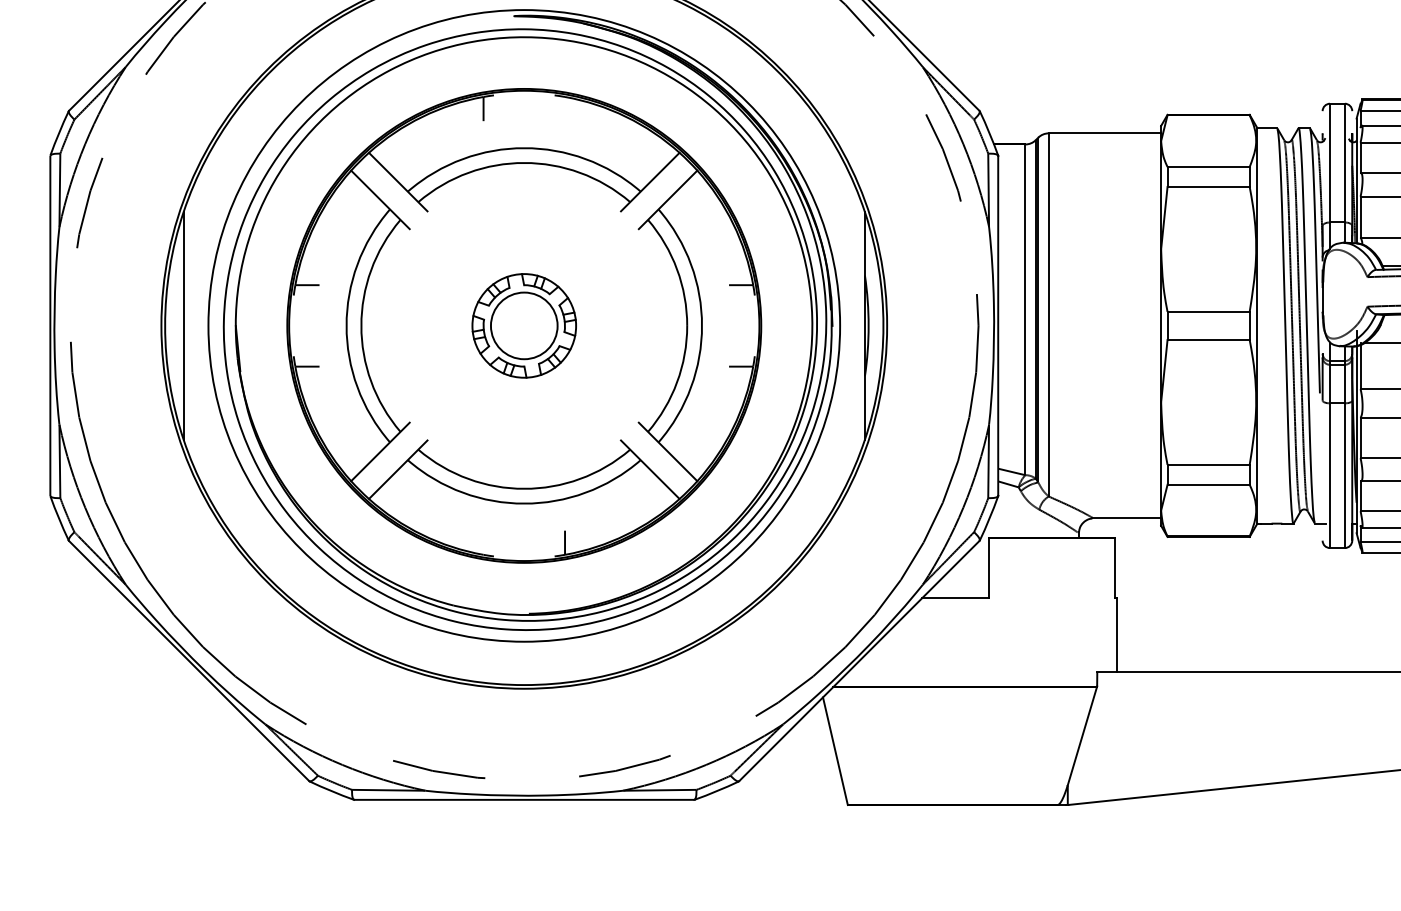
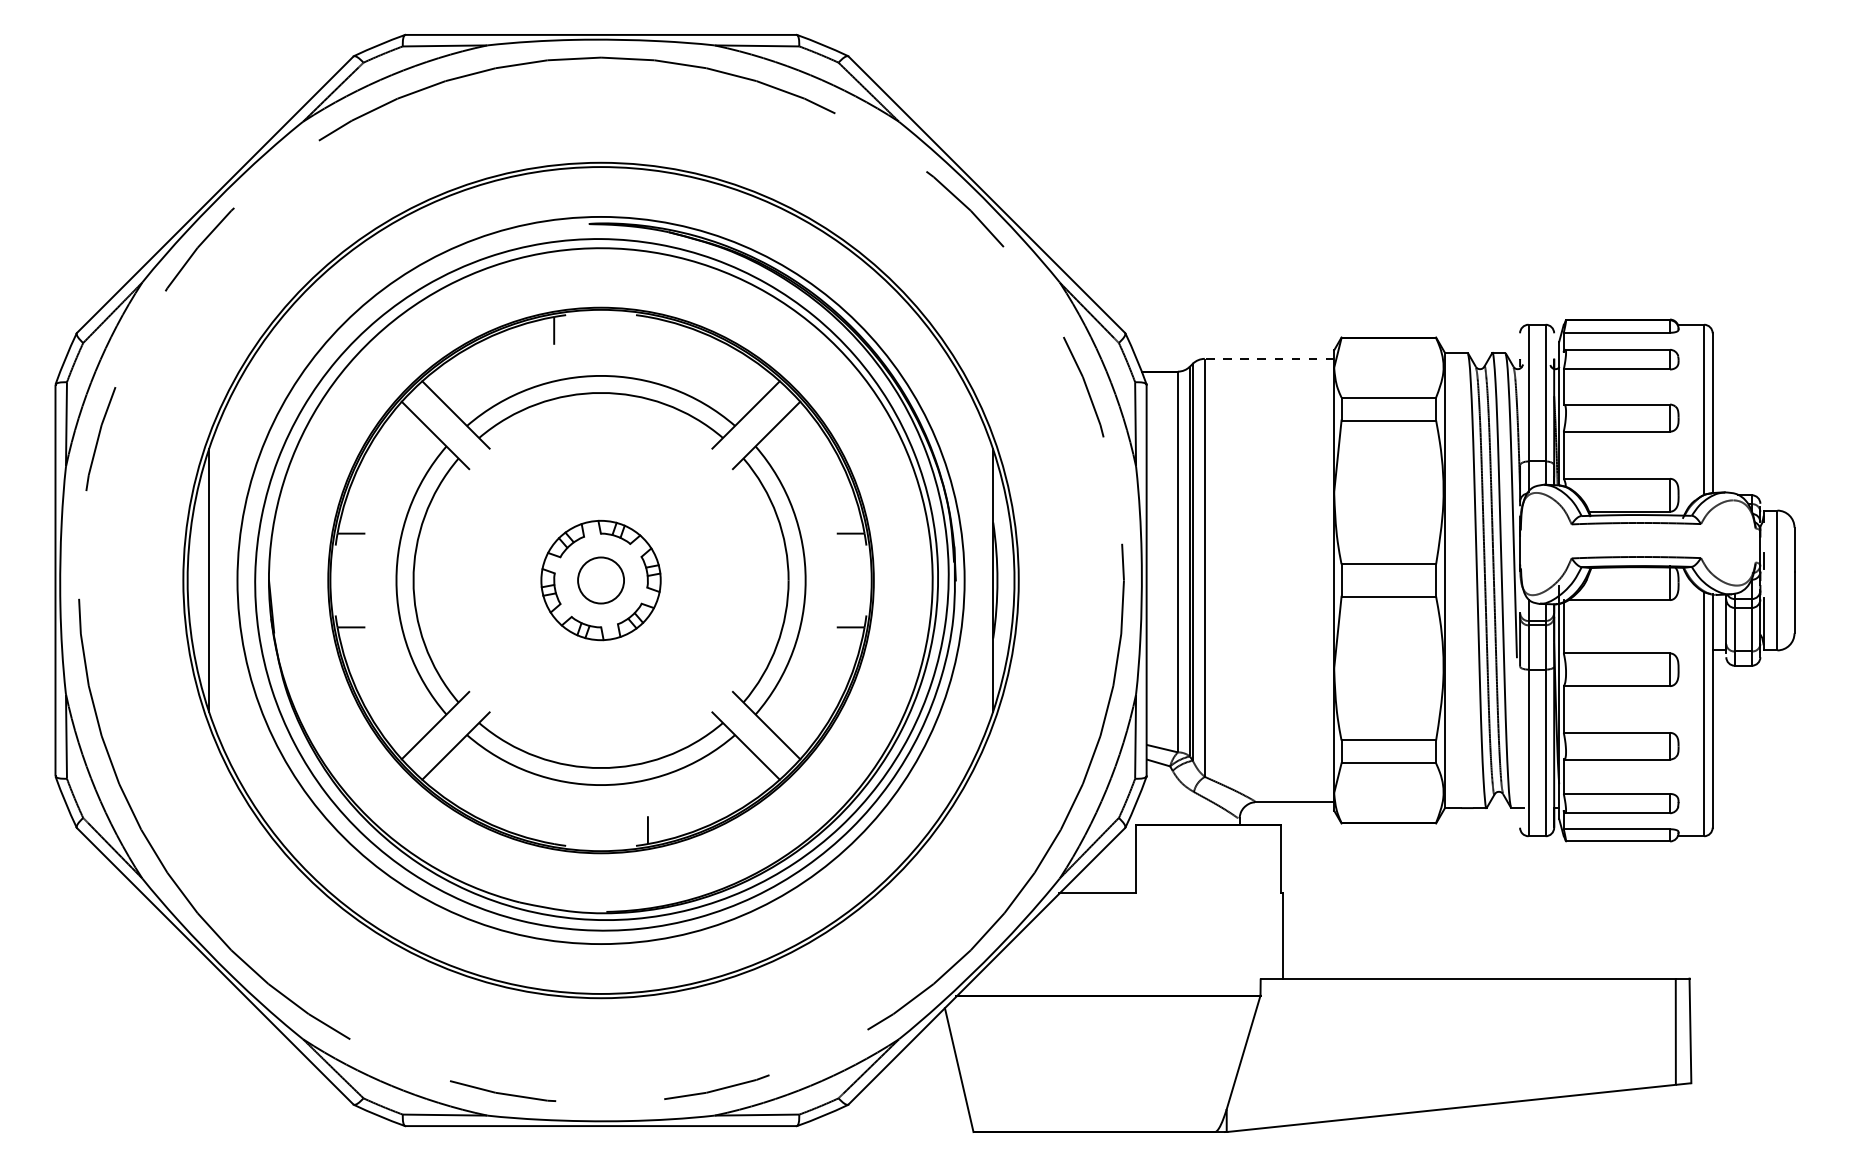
line: (1104, 133) -> (1269, 358), solid -> dashed
circle: (523, 325) -> (600, 580), size x0.6

